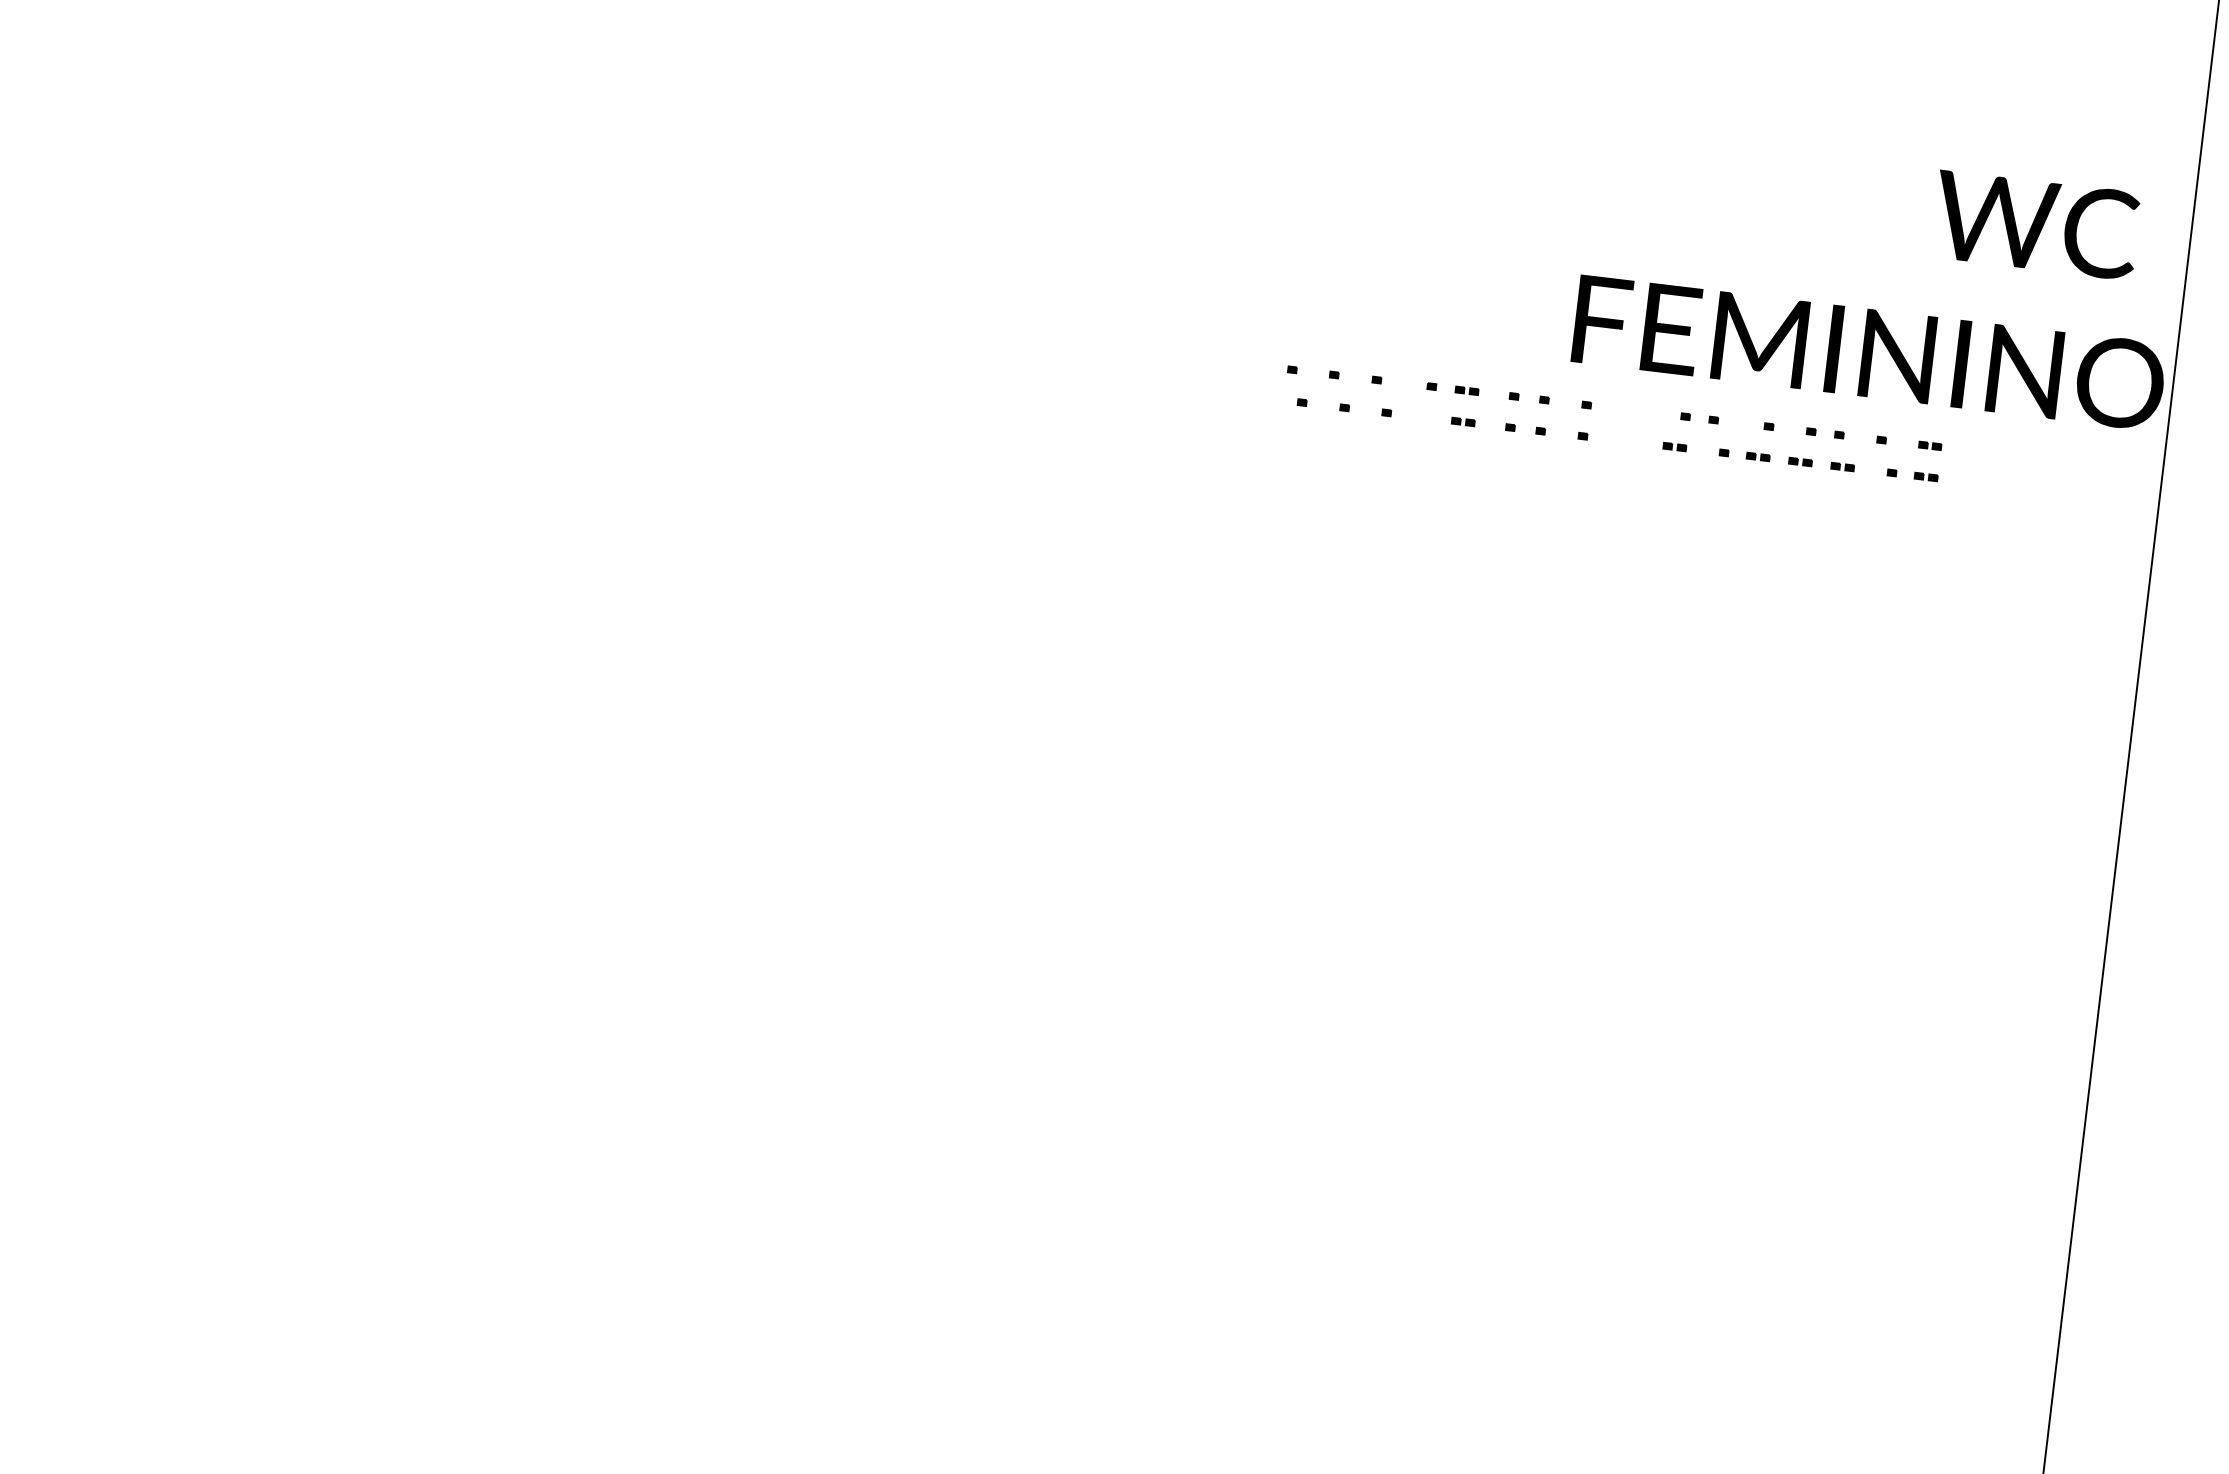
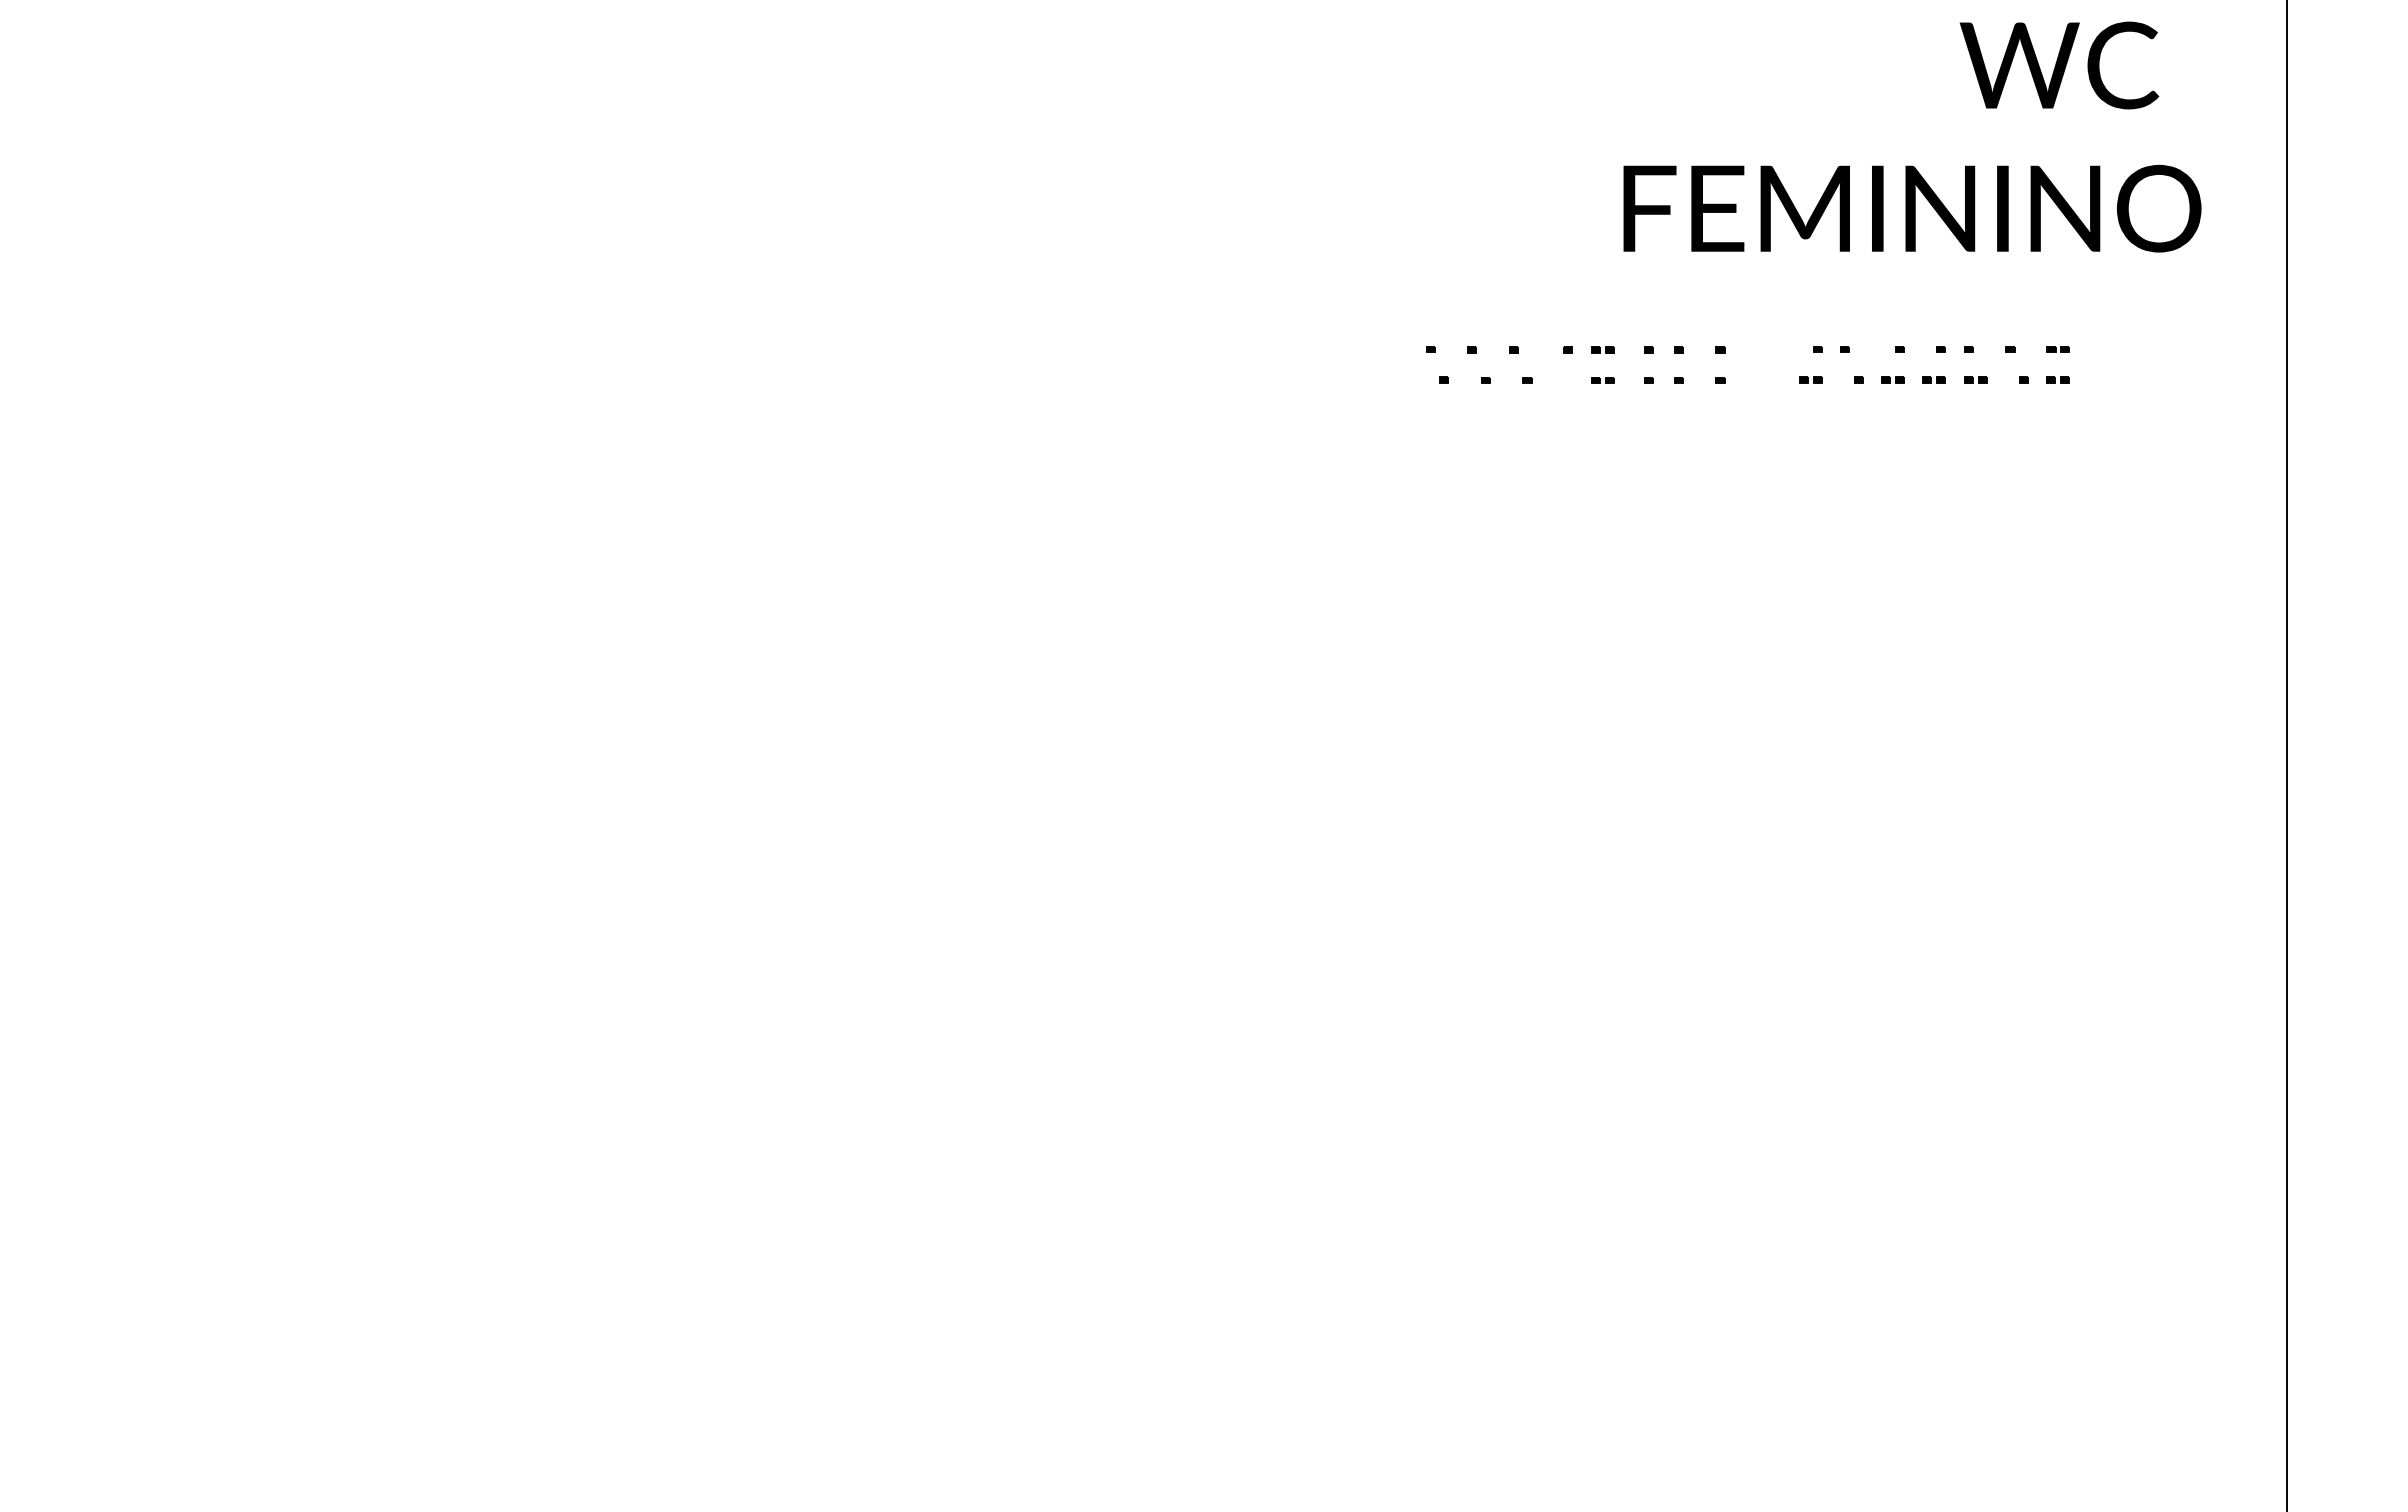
text: (1878, 279) -> (1912, 136), moved

